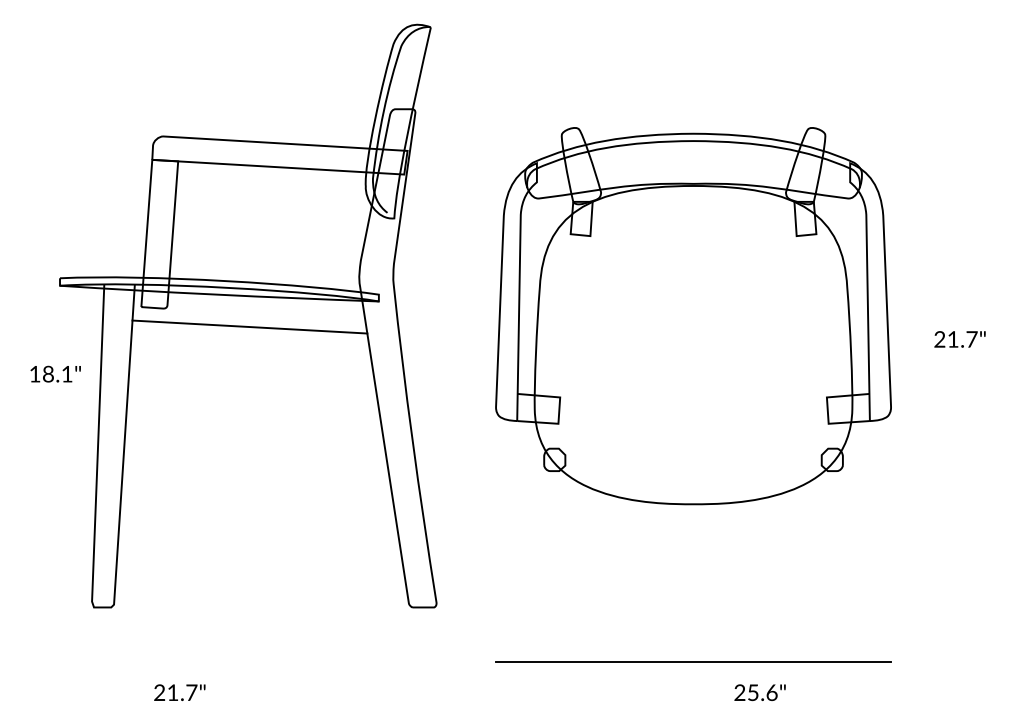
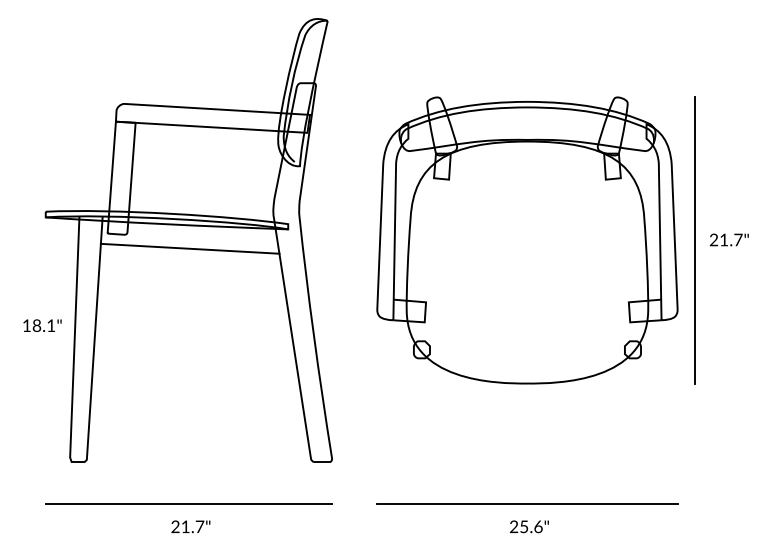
line: (913, 315) -> (694, 240), added
text: (959, 339) -> (728, 240), moved
text: (55, 373) -> (42, 325), moved
line: (248, 662) -> (189, 503), added
text: (179, 692) -> (190, 526), moved
text: (759, 692) -> (528, 526), moved

